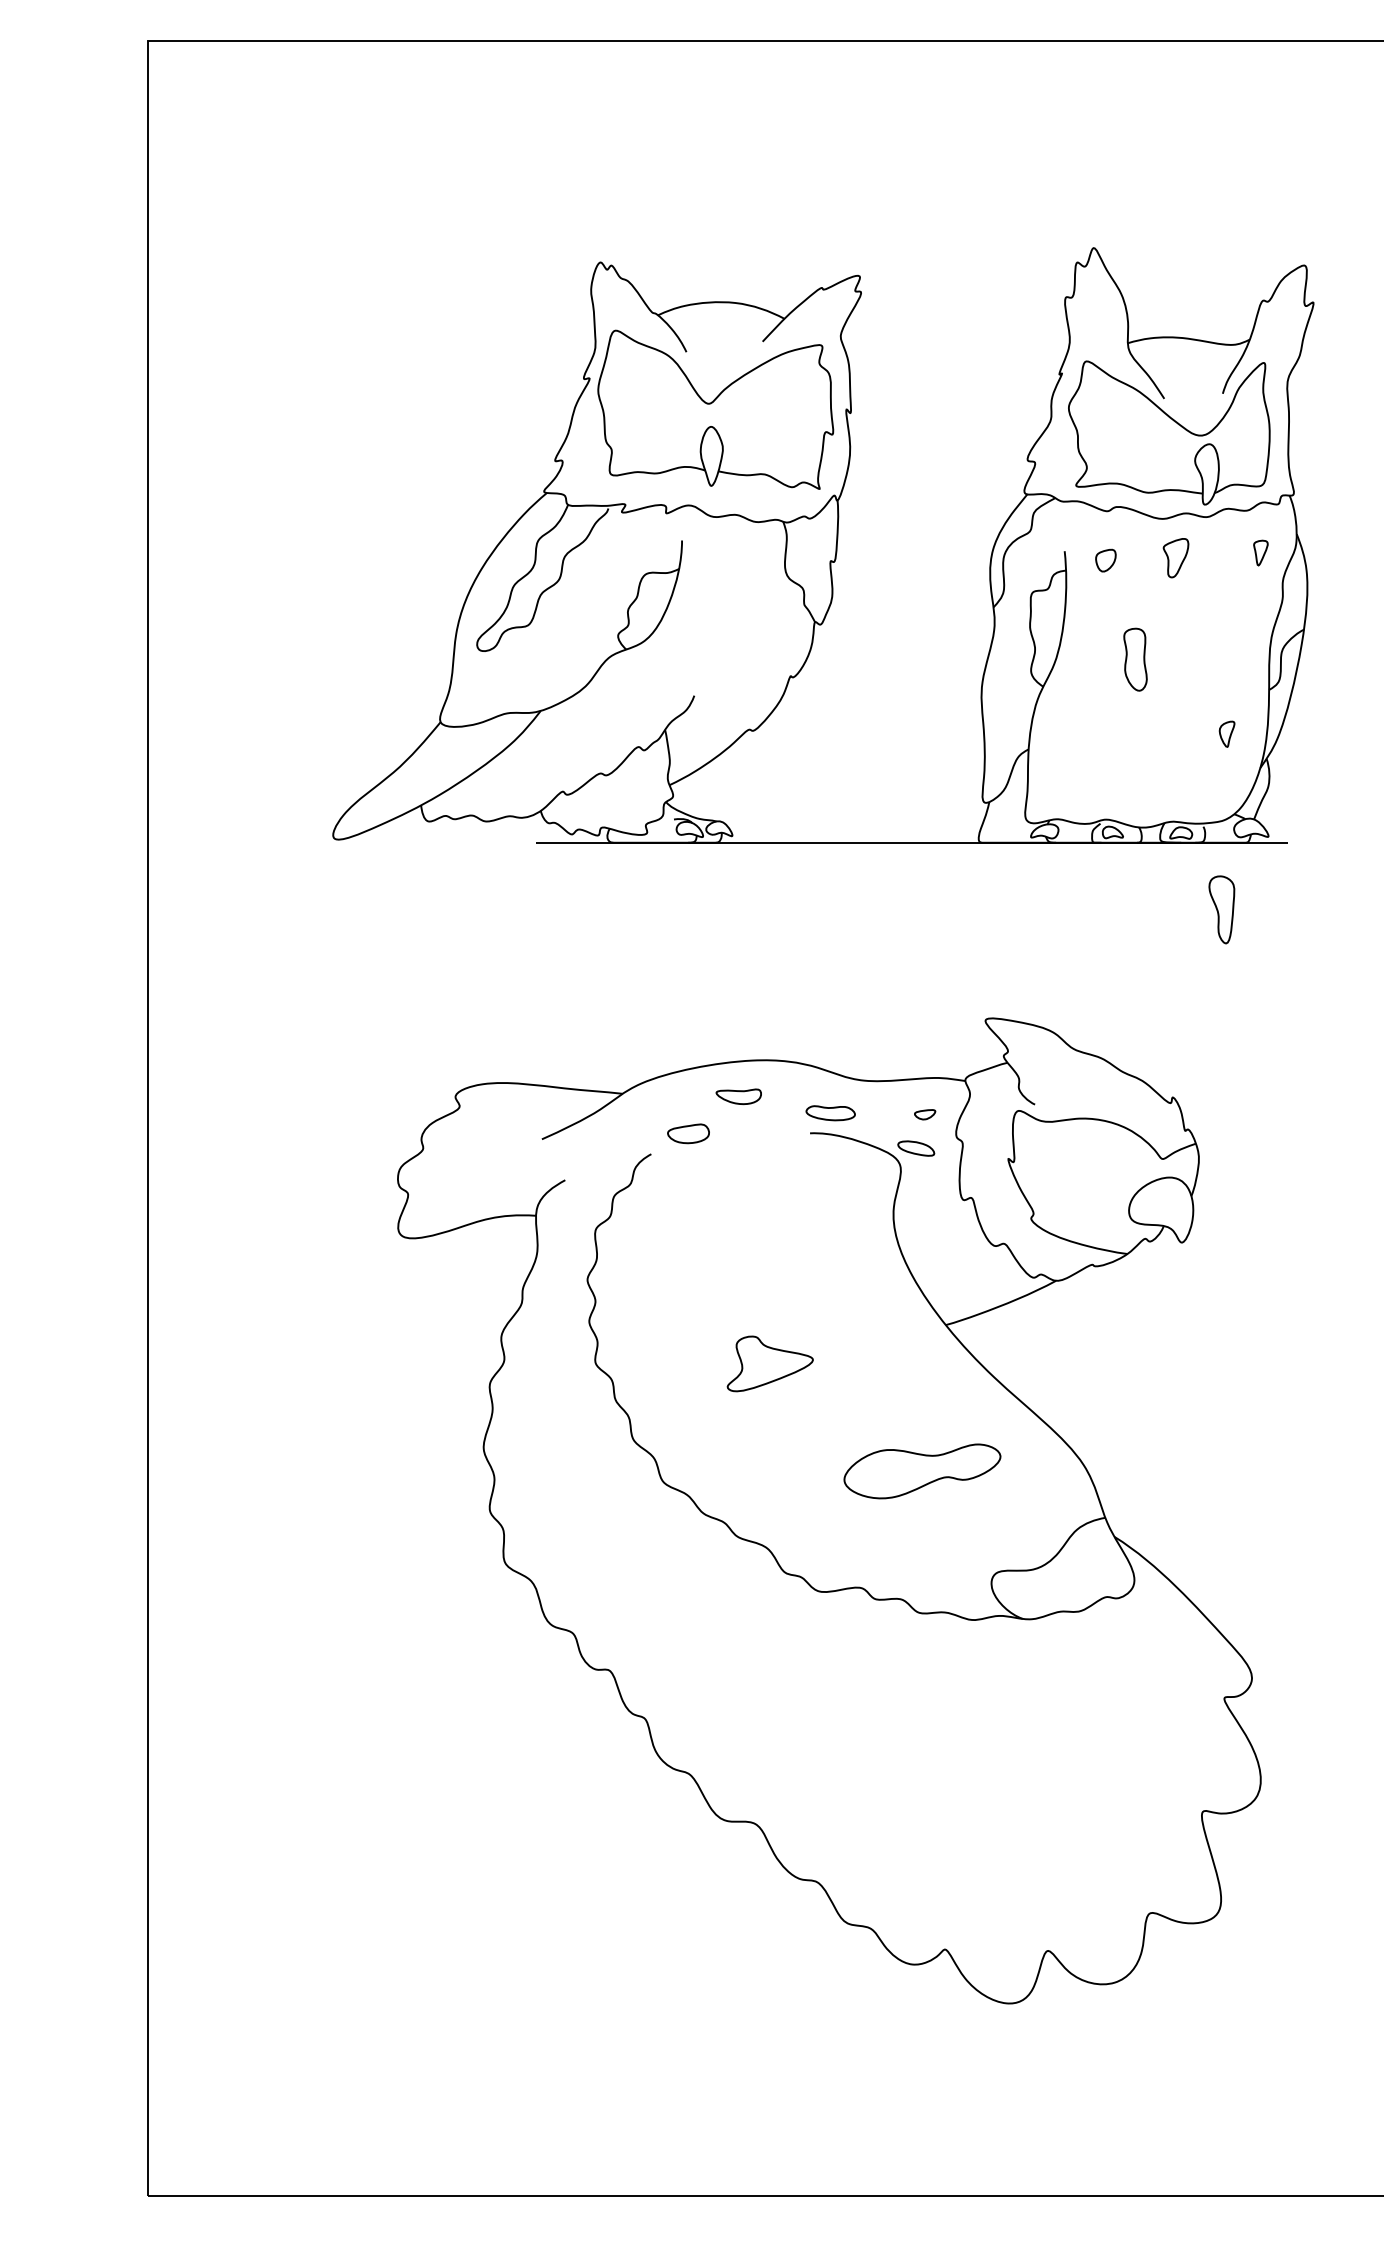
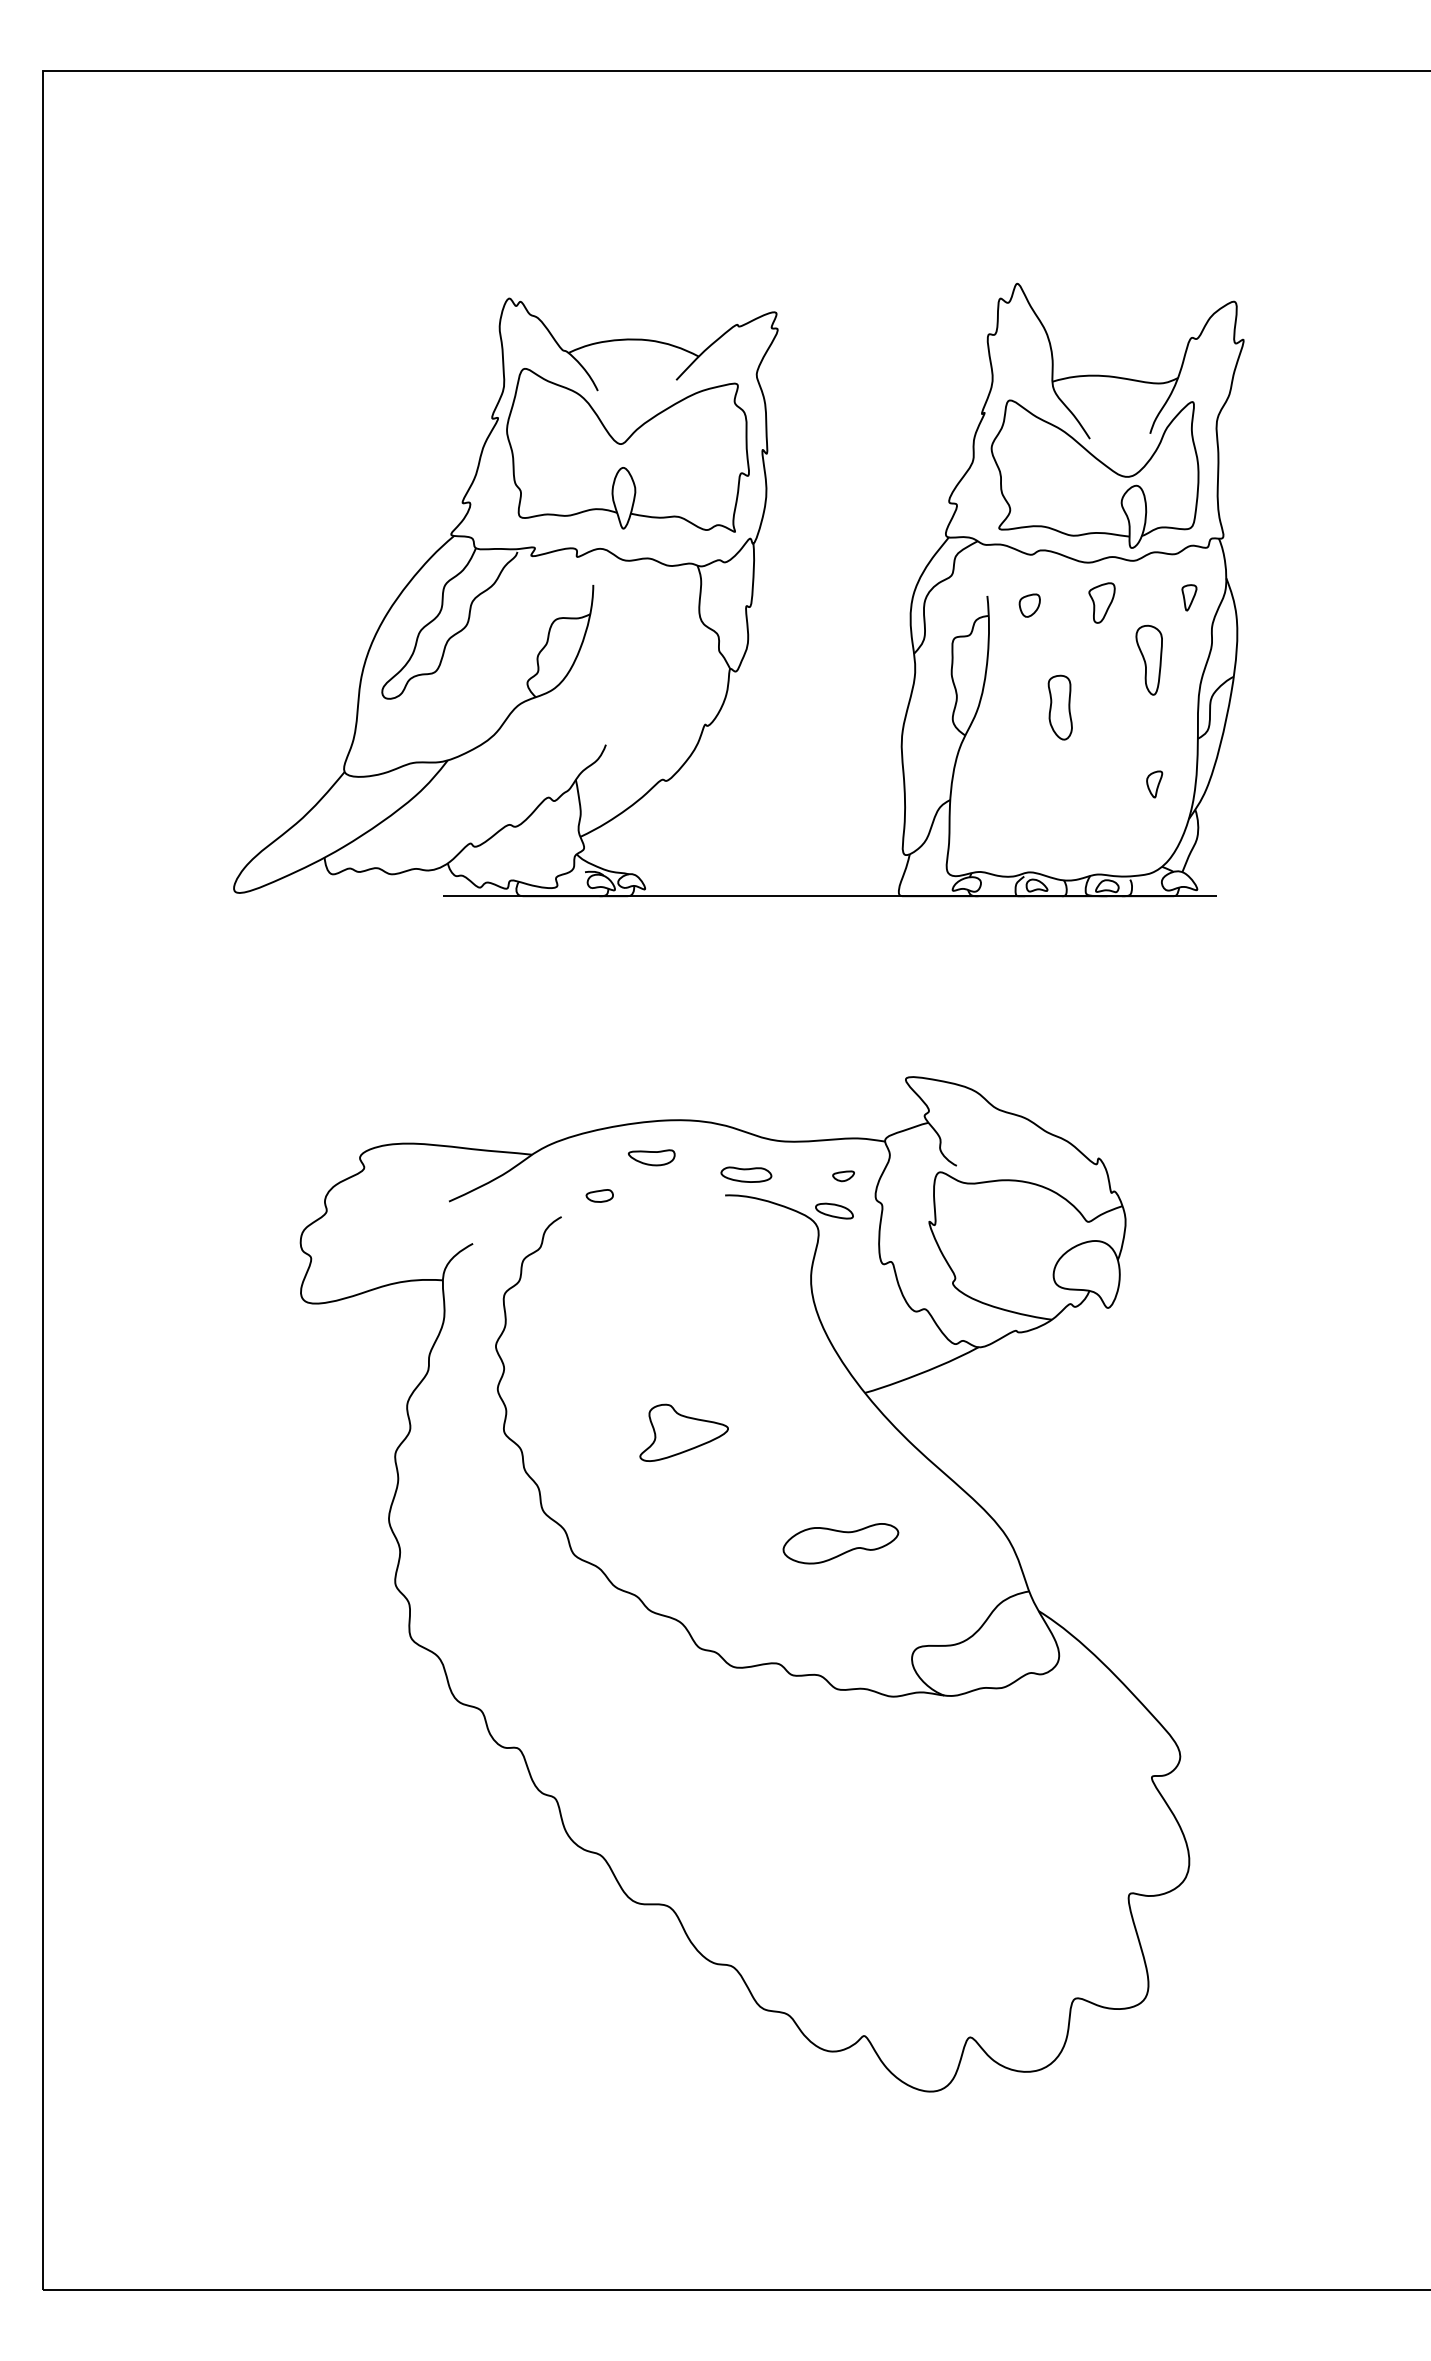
part: (1221, 909) -> (1148, 659), moved
part: (688, 1133) -> (599, 1195), size x0.62
part: (922, 1471) -> (840, 1543), size x0.71

